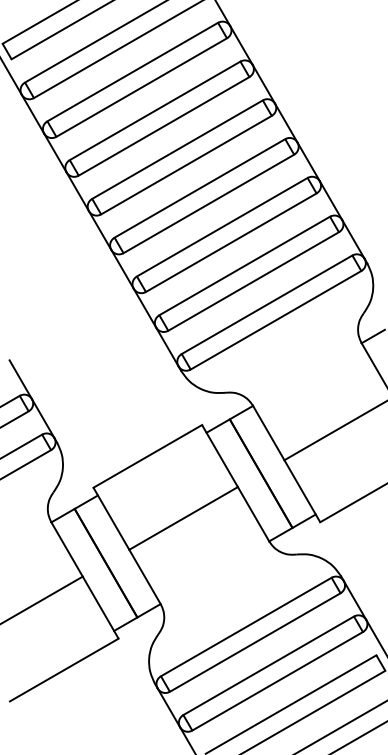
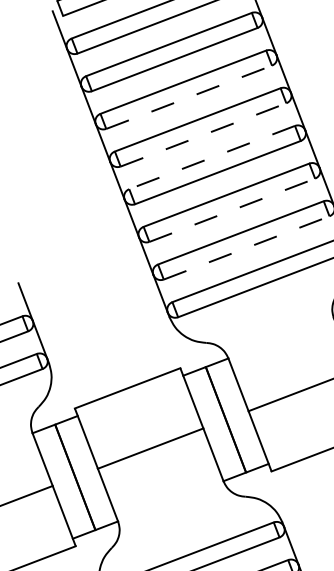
line: (164, 126) -> (189, 97), solid -> dashed
line: (186, 165) -> (203, 135), solid -> dashed
line: (199, 188) -> (211, 157), solid -> dashed
line: (231, 242) -> (232, 210), solid -> dashed
line: (253, 281) -> (246, 247), solid -> dashed

